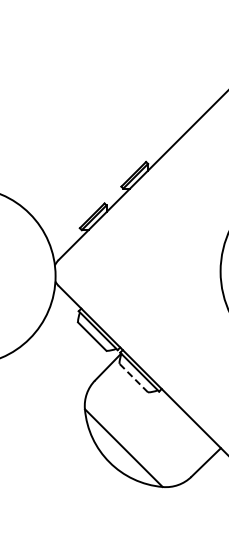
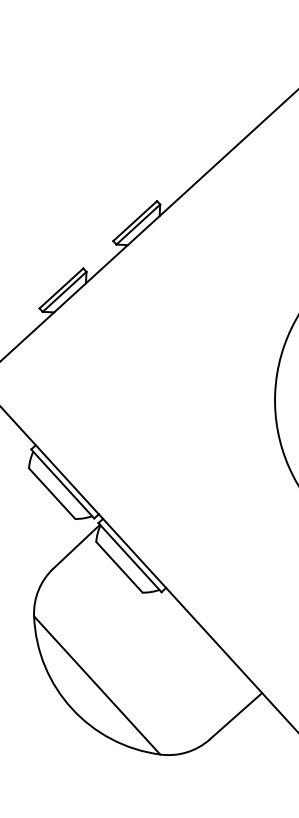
line: (133, 377) -> (119, 566), dashed -> solid

